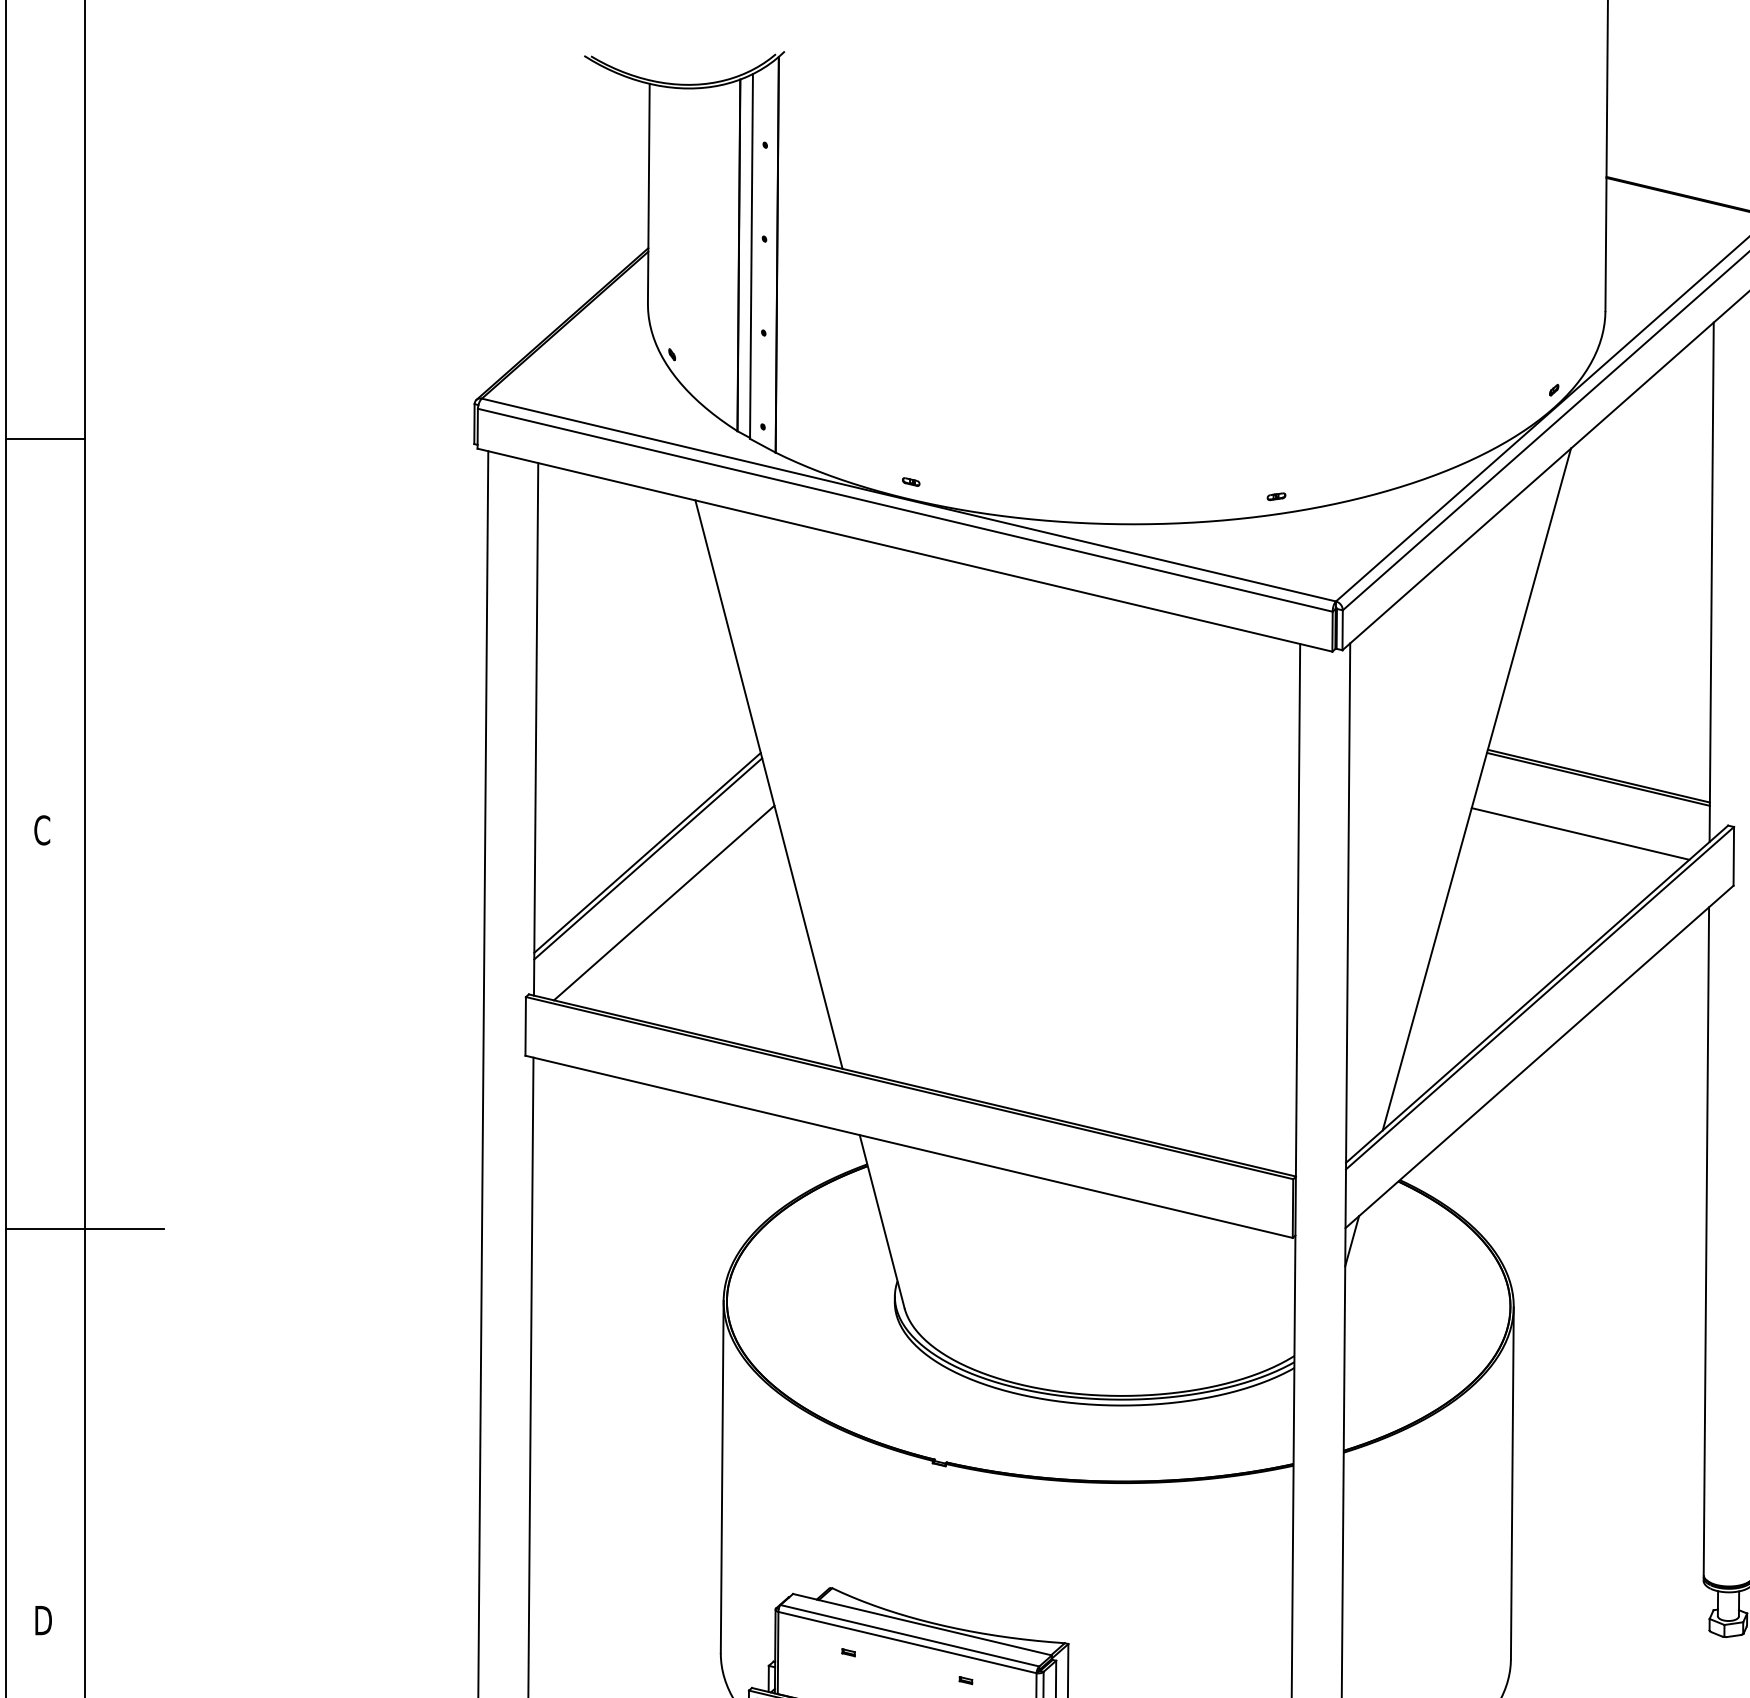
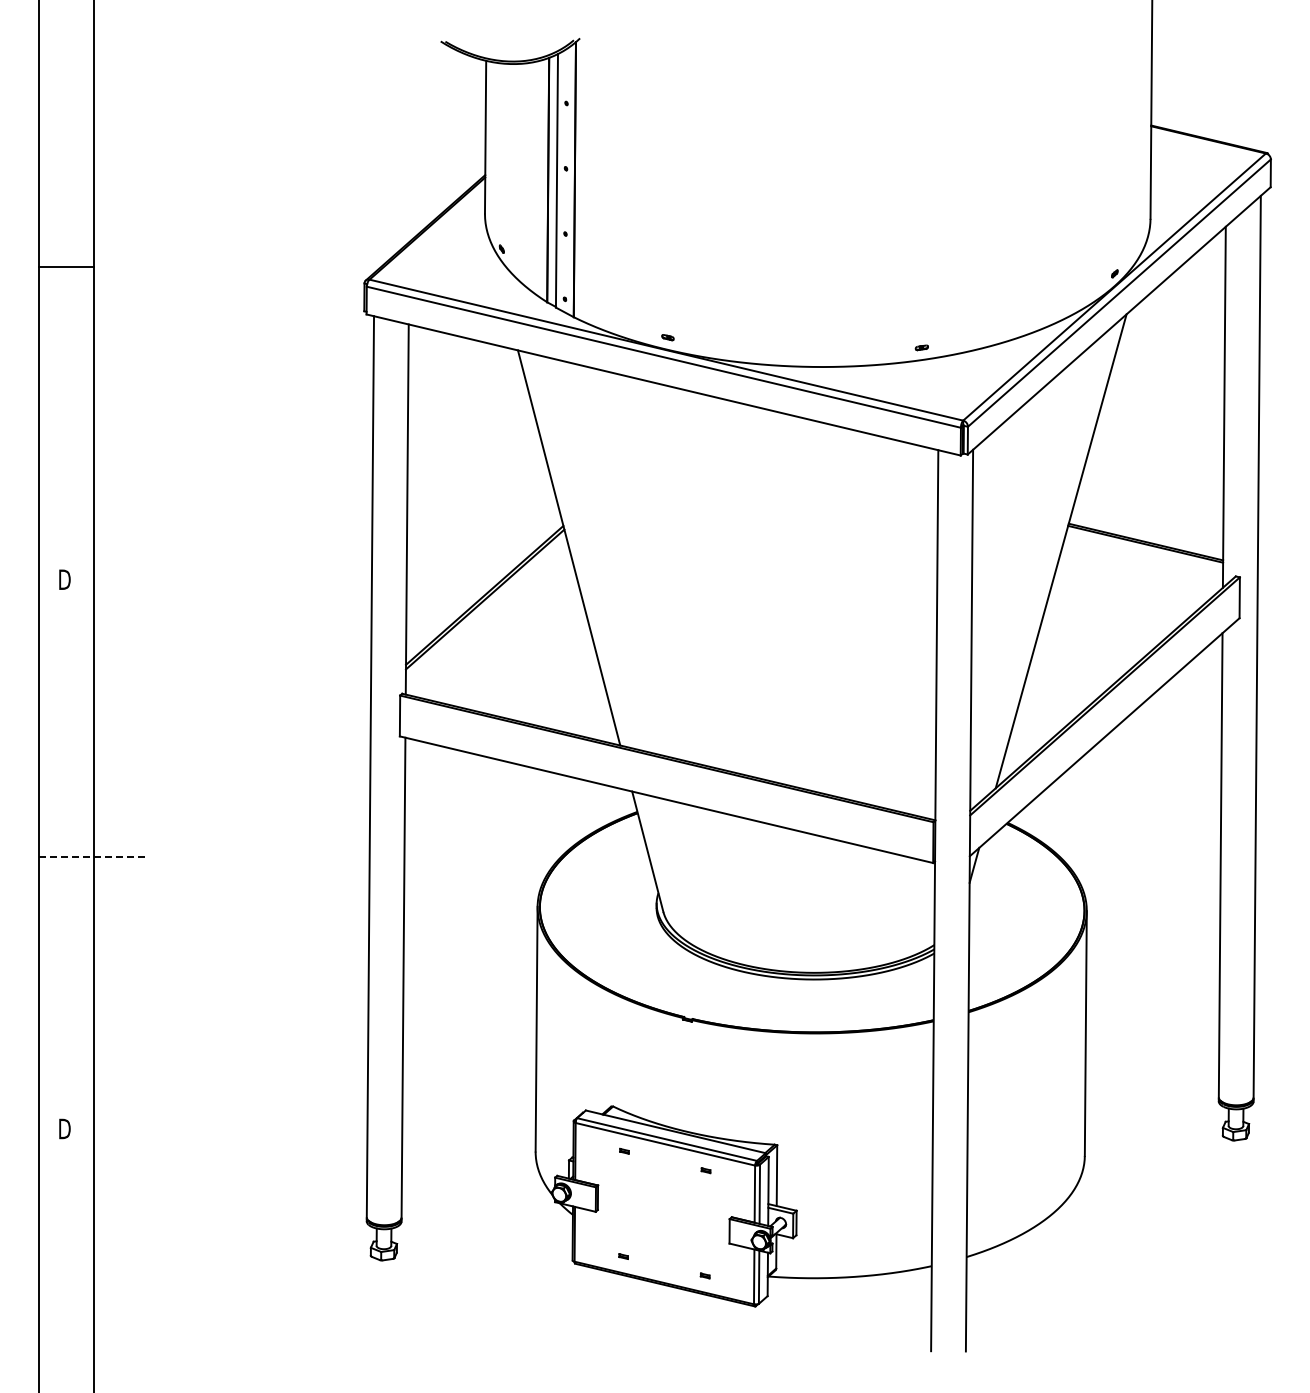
line: (45, 438) -> (66, 266), moved
text: (42, 830) -> (64, 579), C -> D
line: (1579, 834) -> (1132, 582), removed
line: (663, 901) -> (495, 629), removed
line: (86, 1228) -> (94, 856), solid -> dashed

